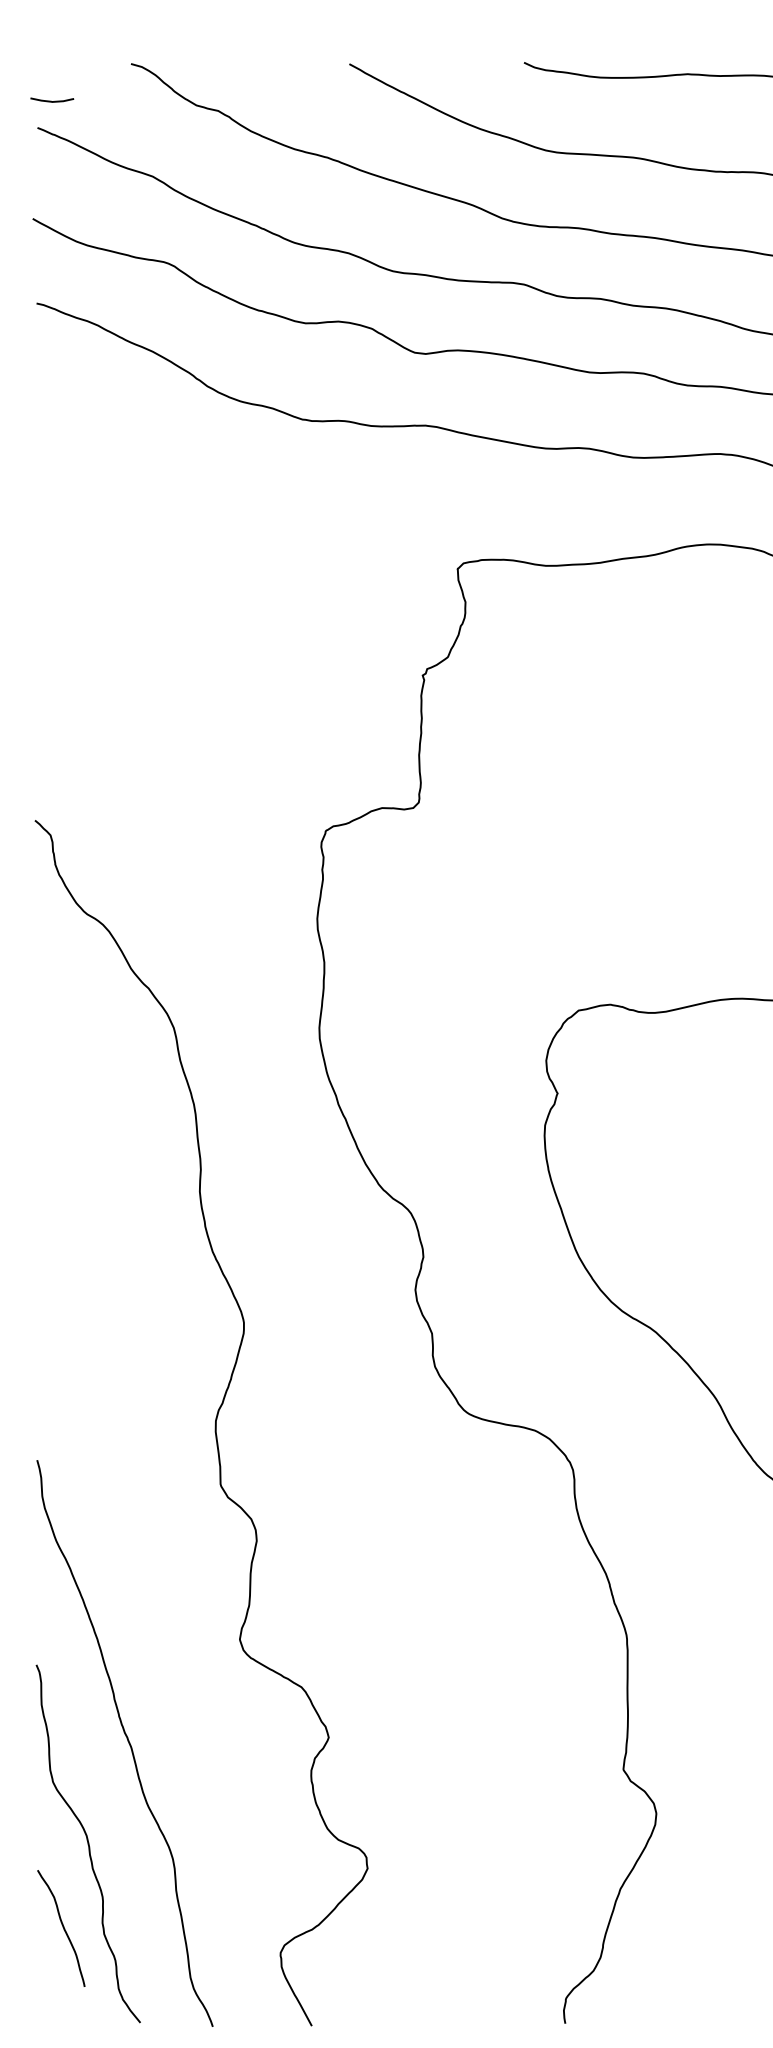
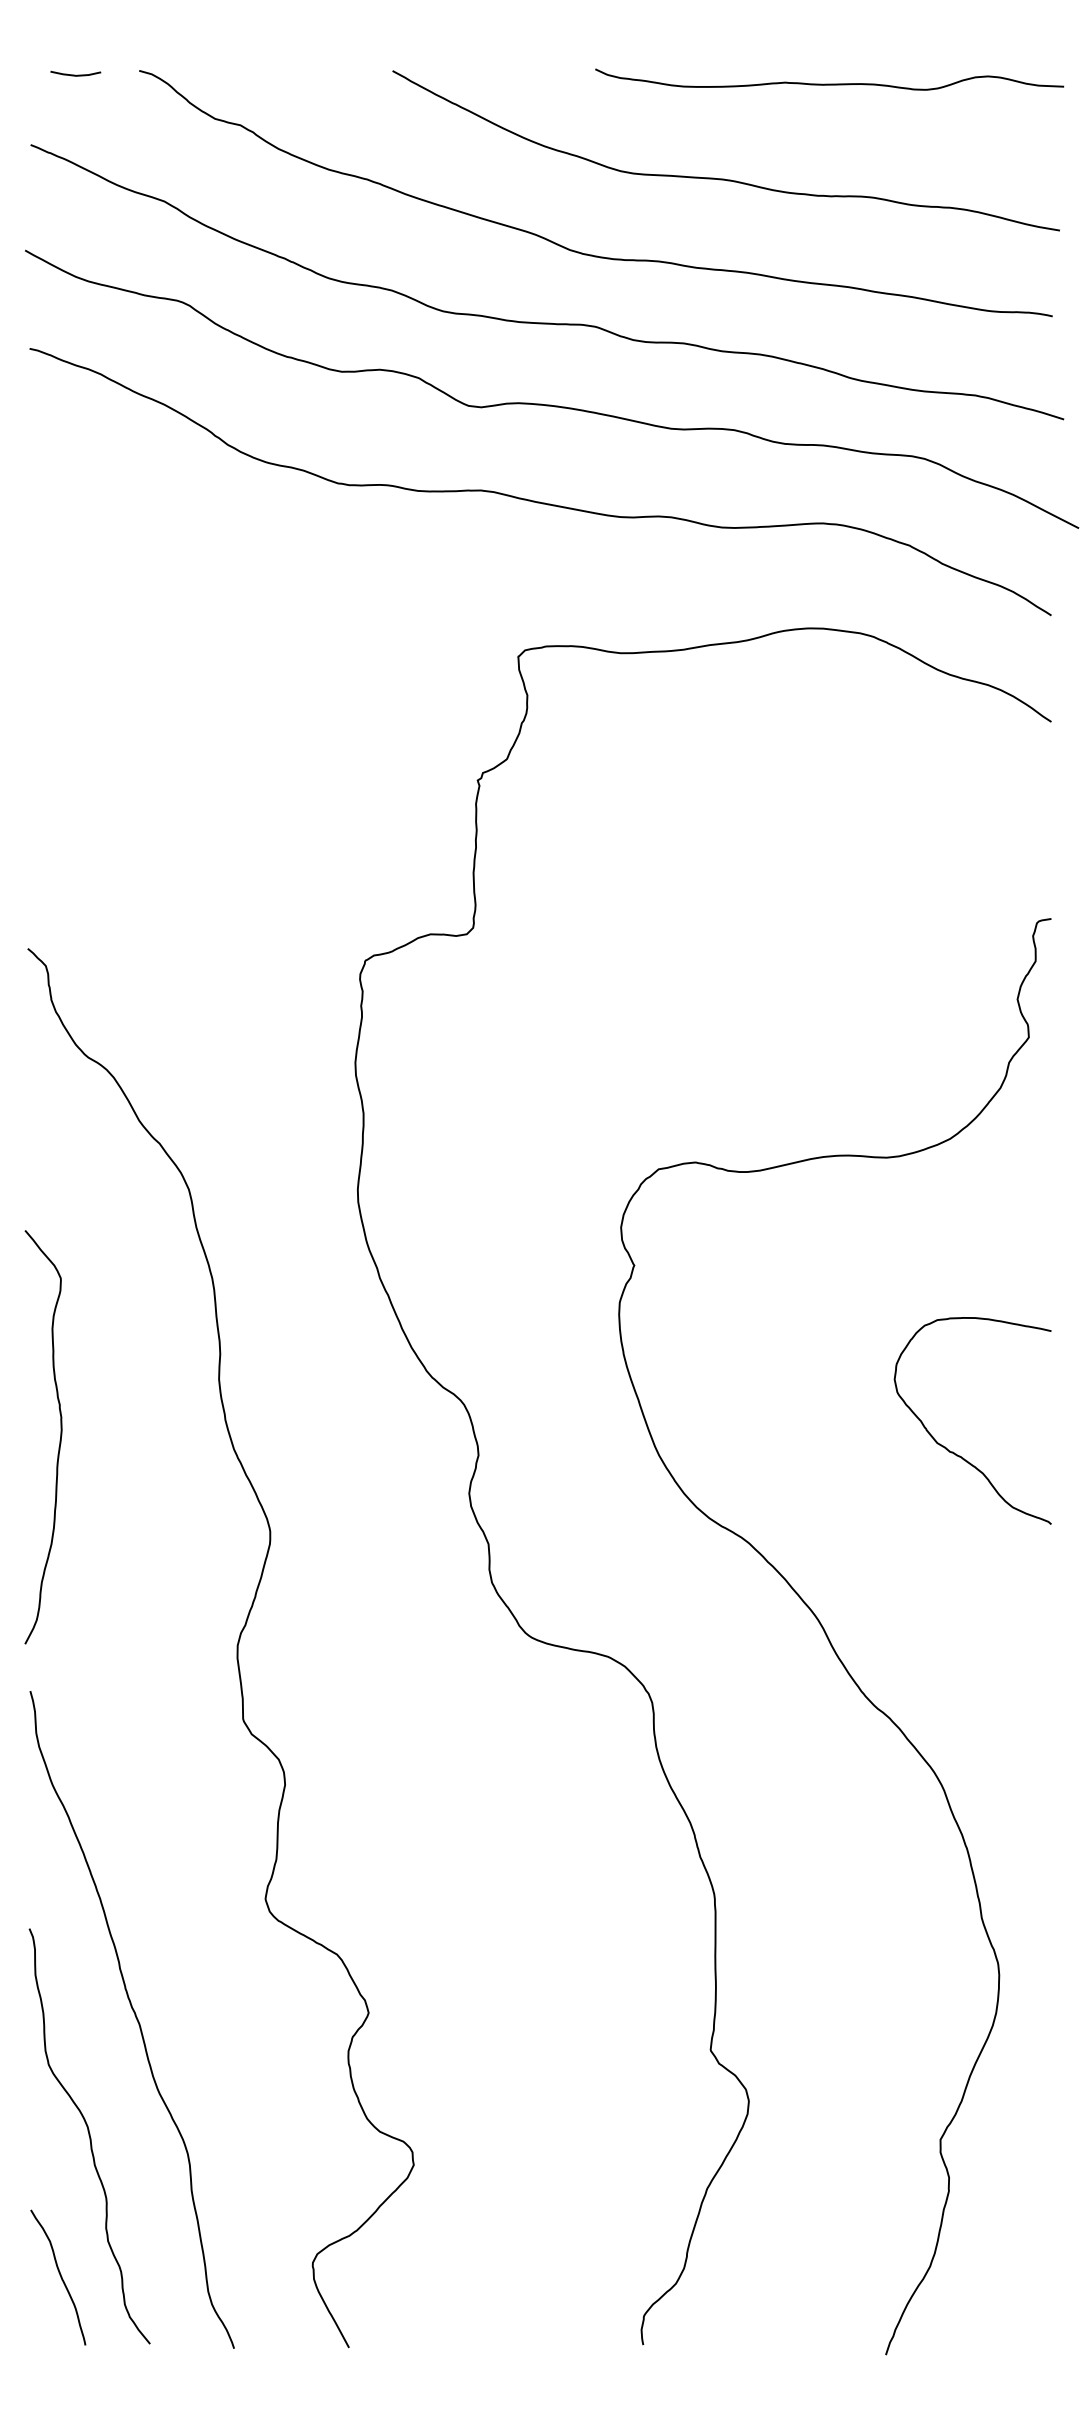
curve: (51, 100) -> (75, 74), moved
curve: (62, 1244) -> (59, 1440), added
curve: (63, 1928) -> (60, 2277), moved

